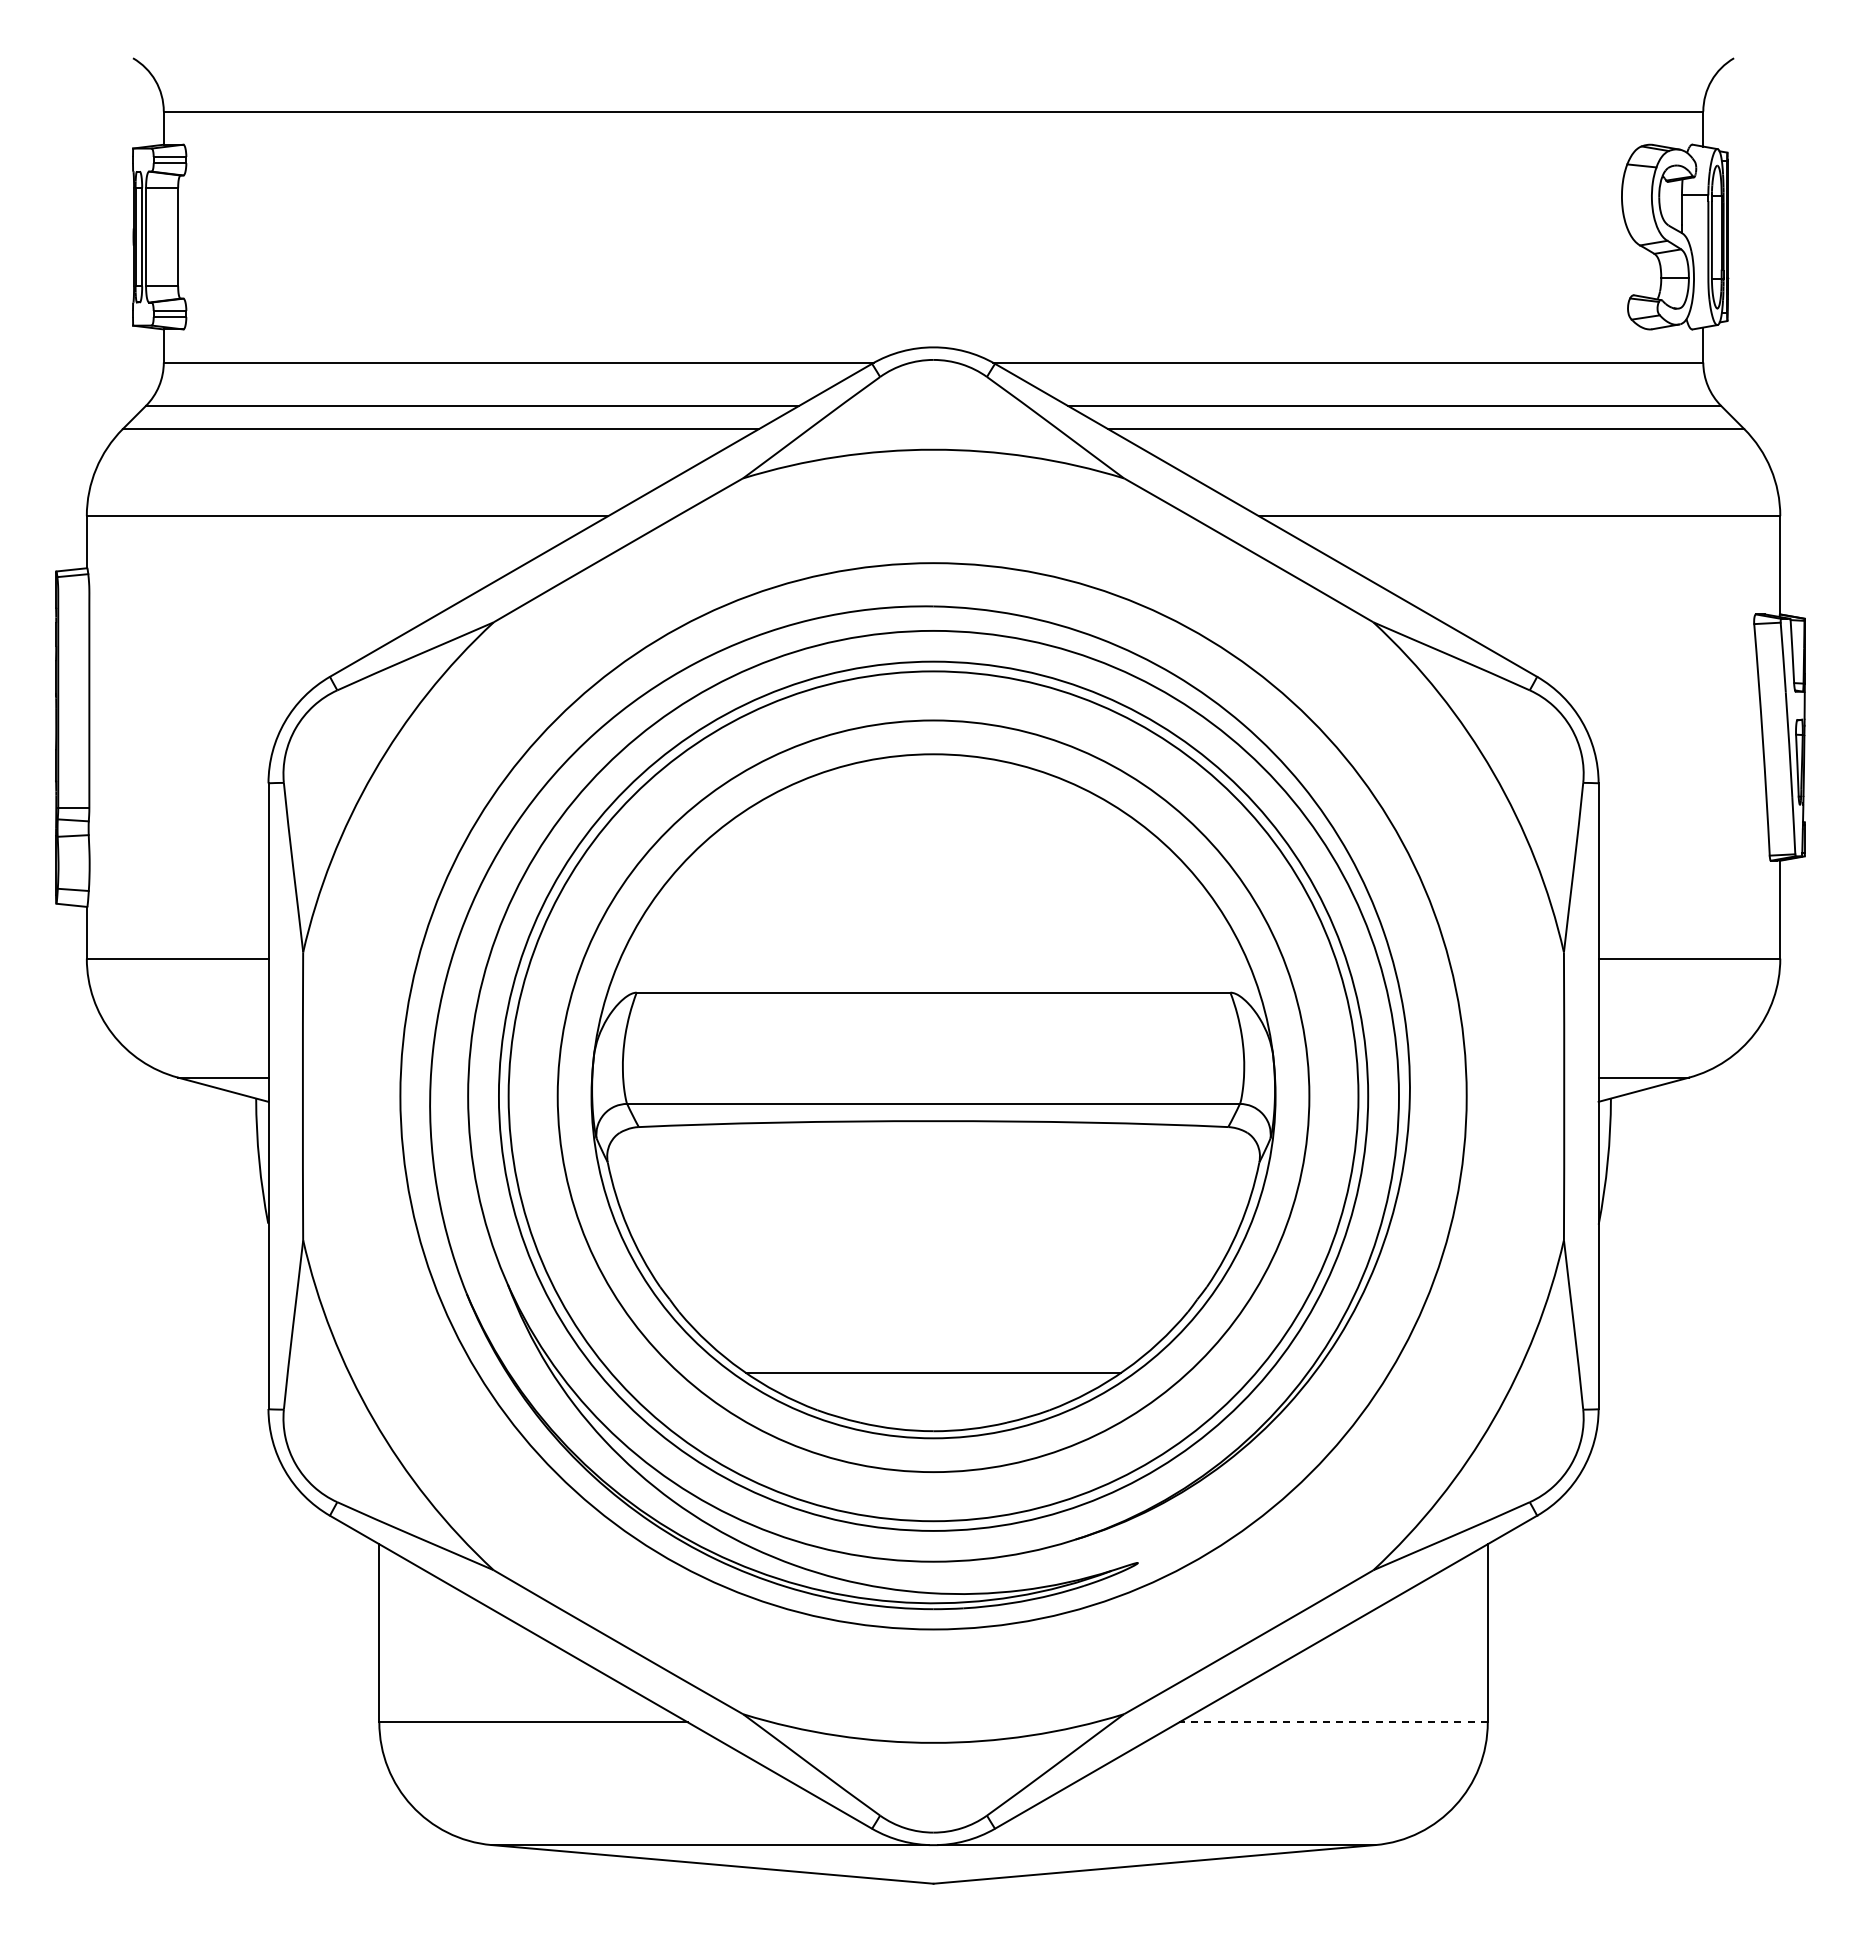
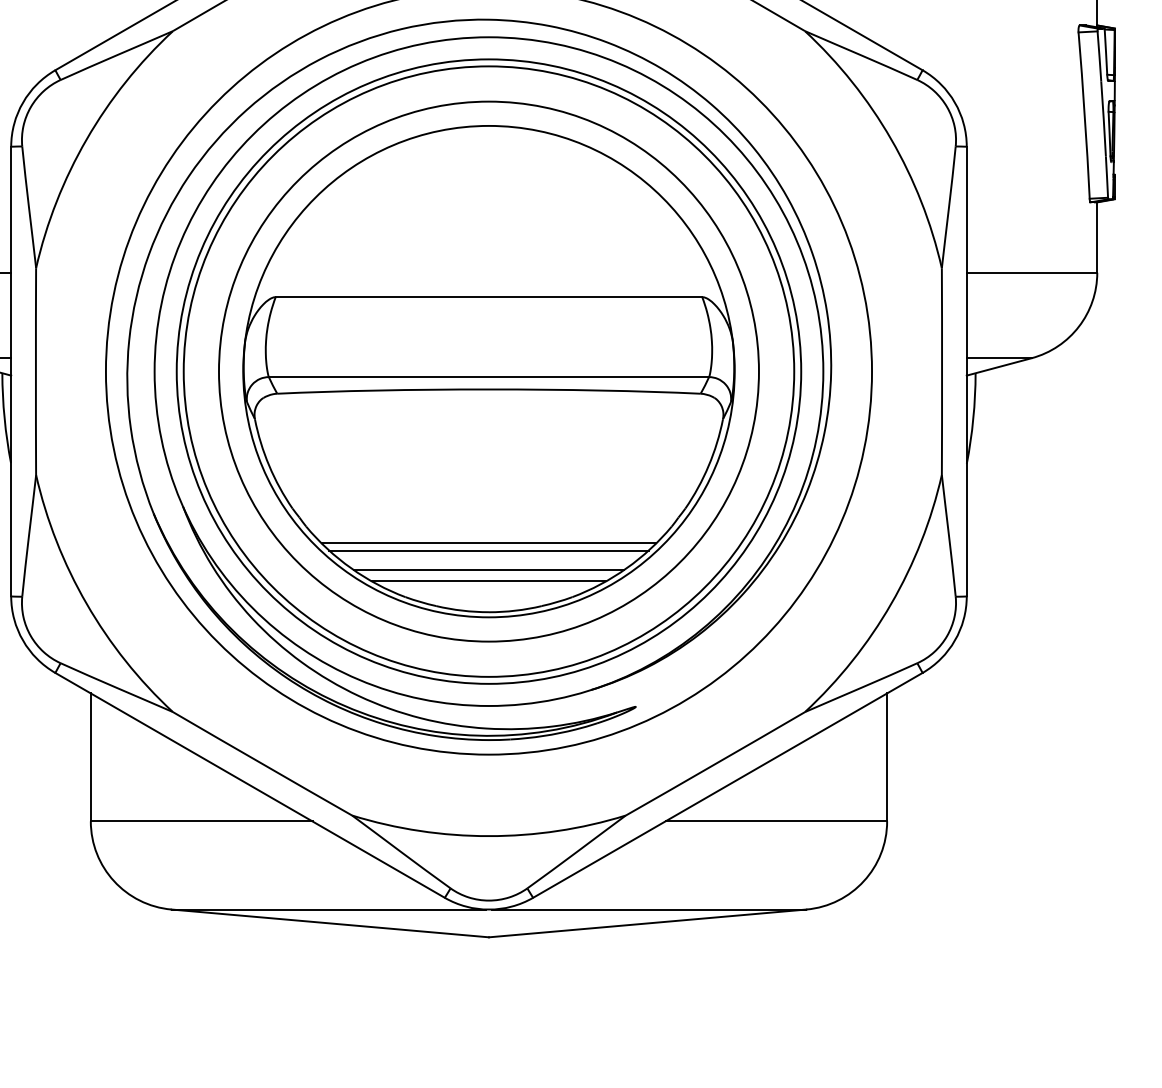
line: (933, 1335) -> (488, 543), added
line: (933, 1345) -> (488, 550), added
line: (933, 1388) -> (488, 581), added
line: (1333, 1722) -> (776, 821), dashed -> solid

